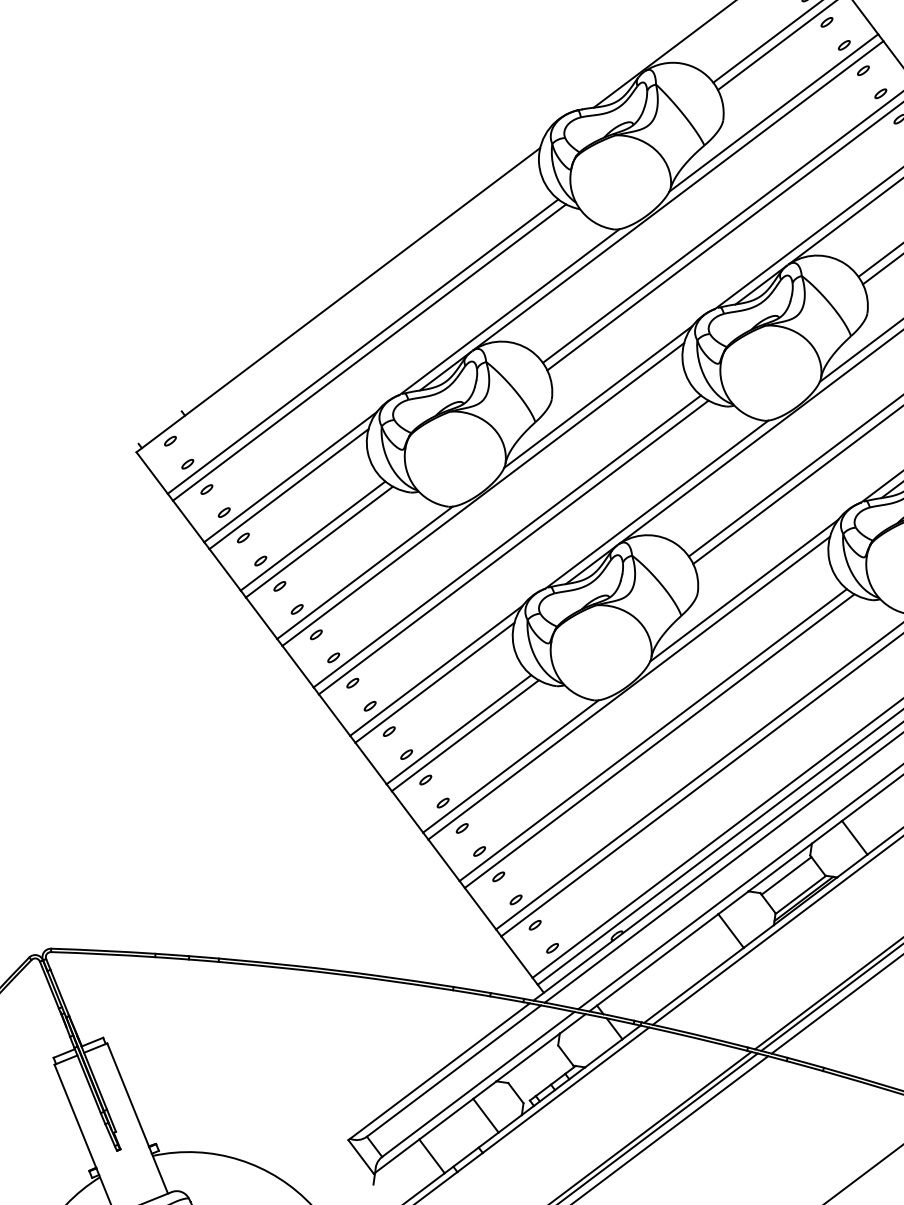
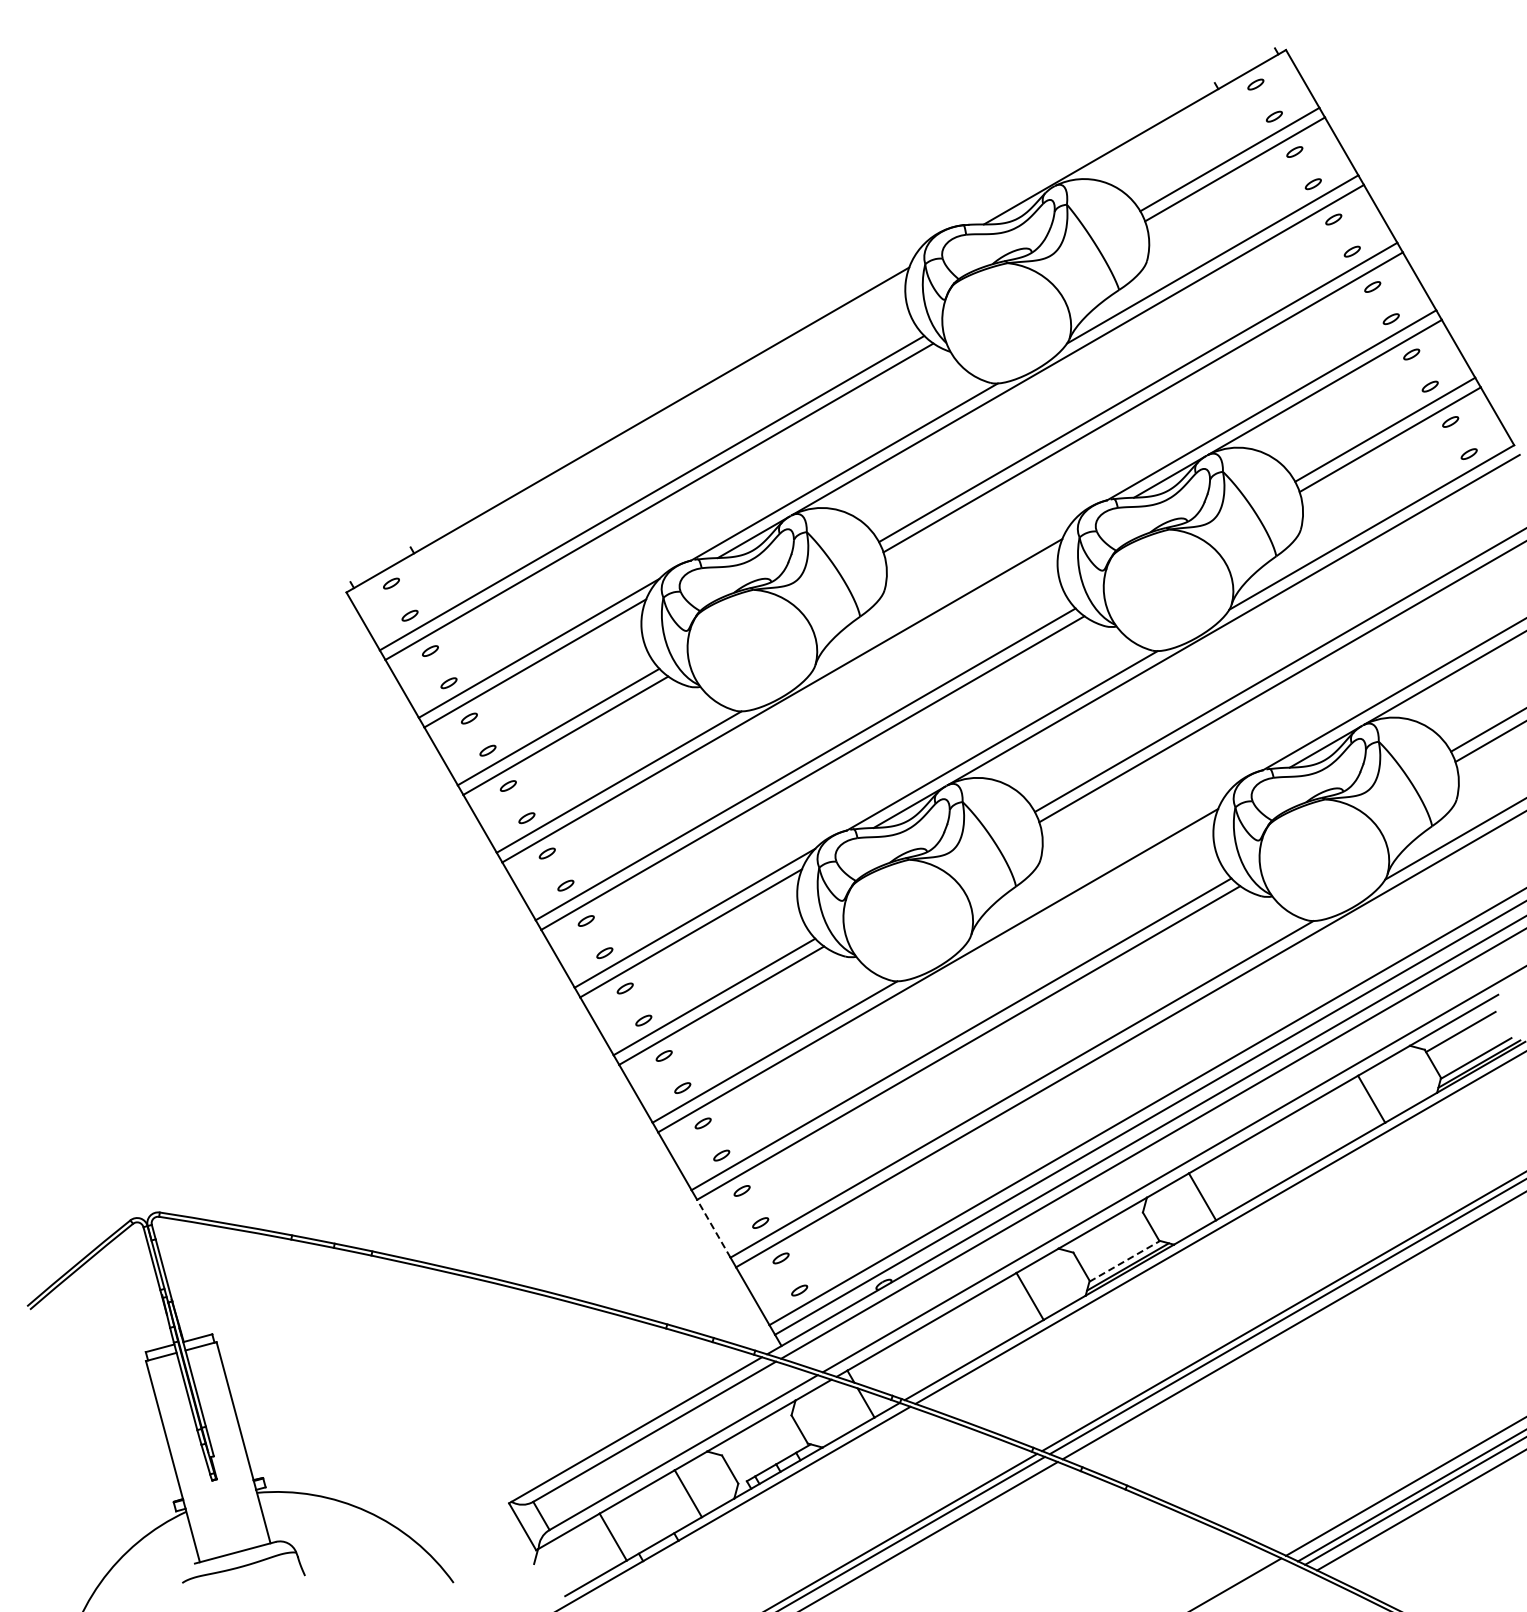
line: (598, 397) -> (944, 594), removed
line: (744, 590) -> (1100, 863), removed
line: (786, 875) -> (1109, 1234), removed
line: (800, 895) -> (1124, 1261), solid -> dashed
line: (480, 908) -> (713, 1228), solid -> dashed

